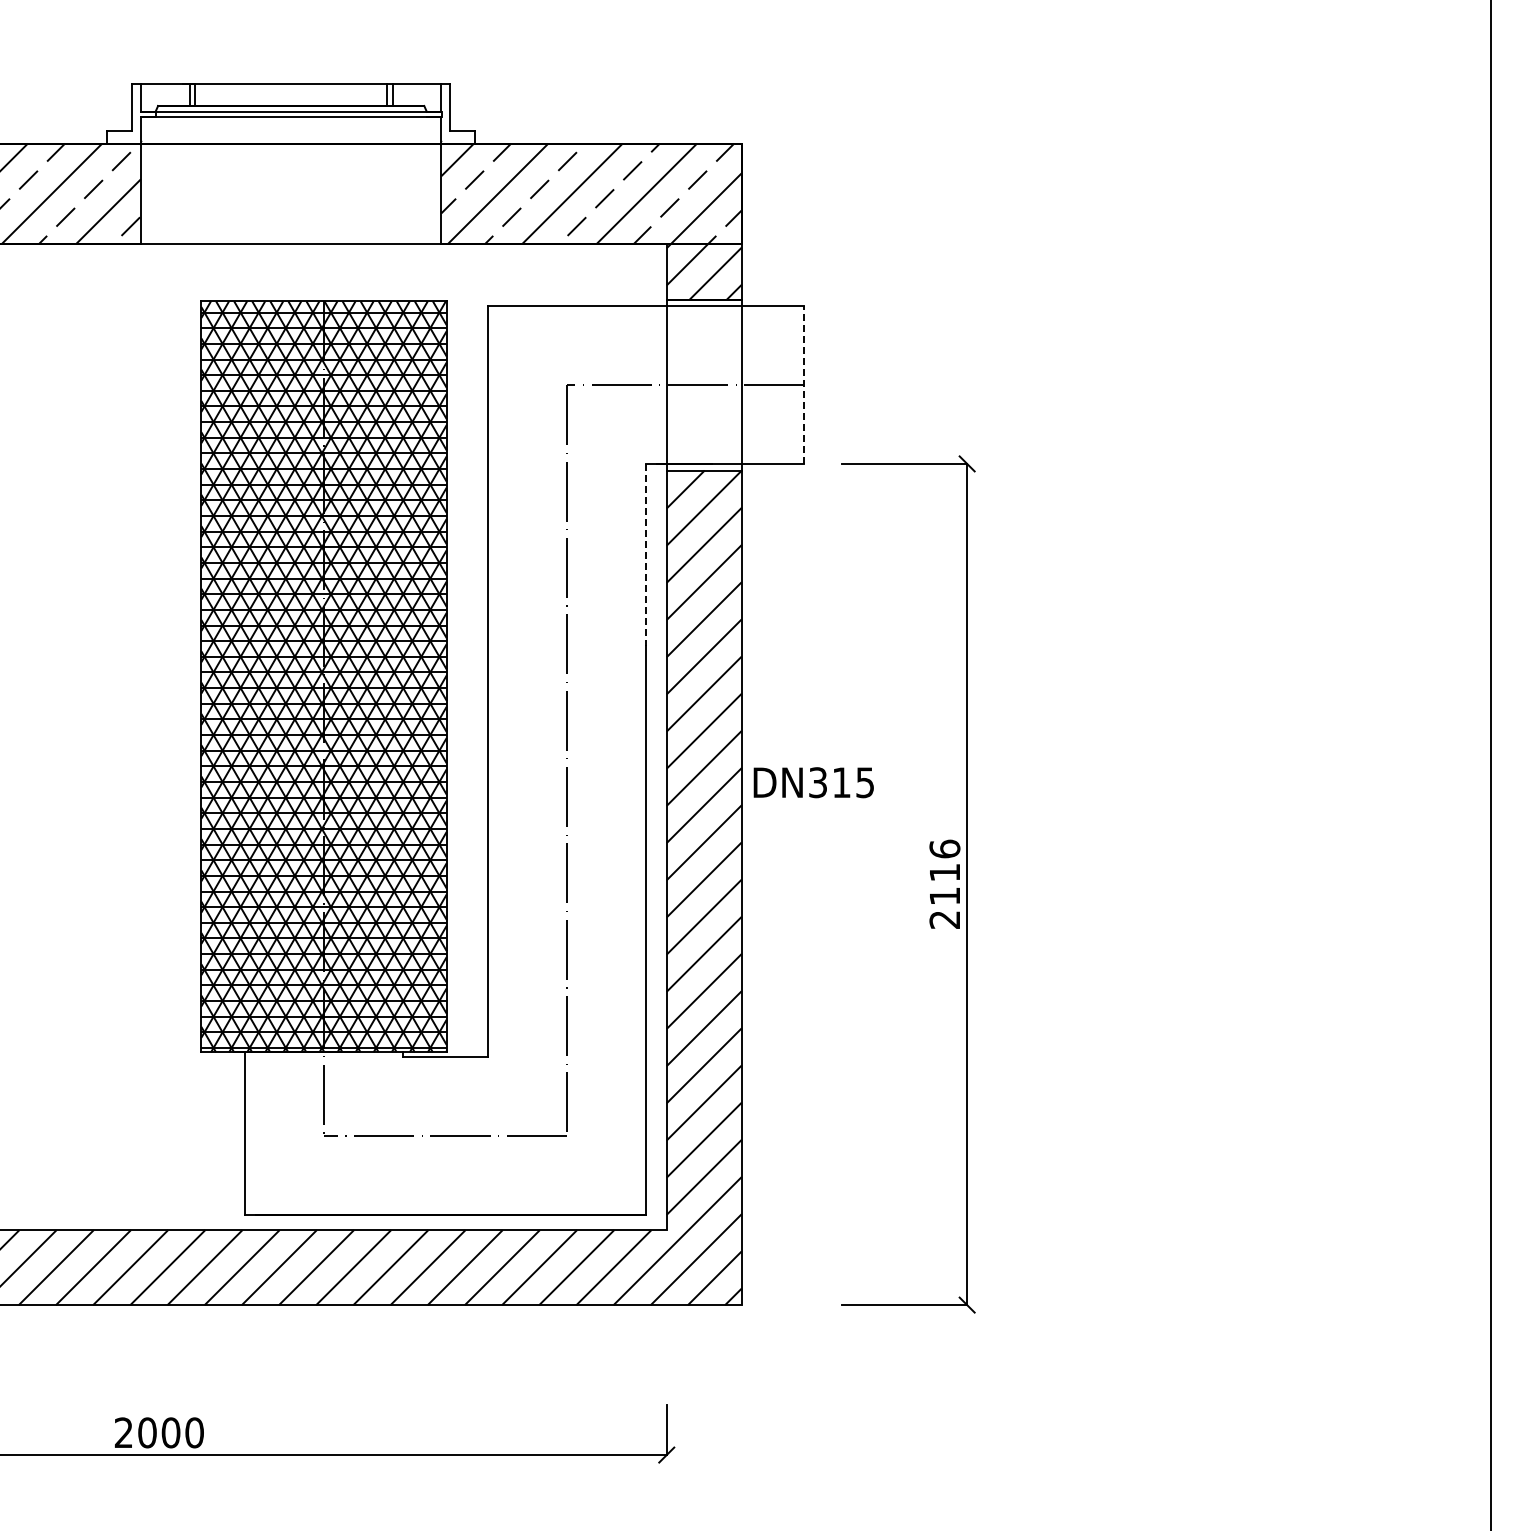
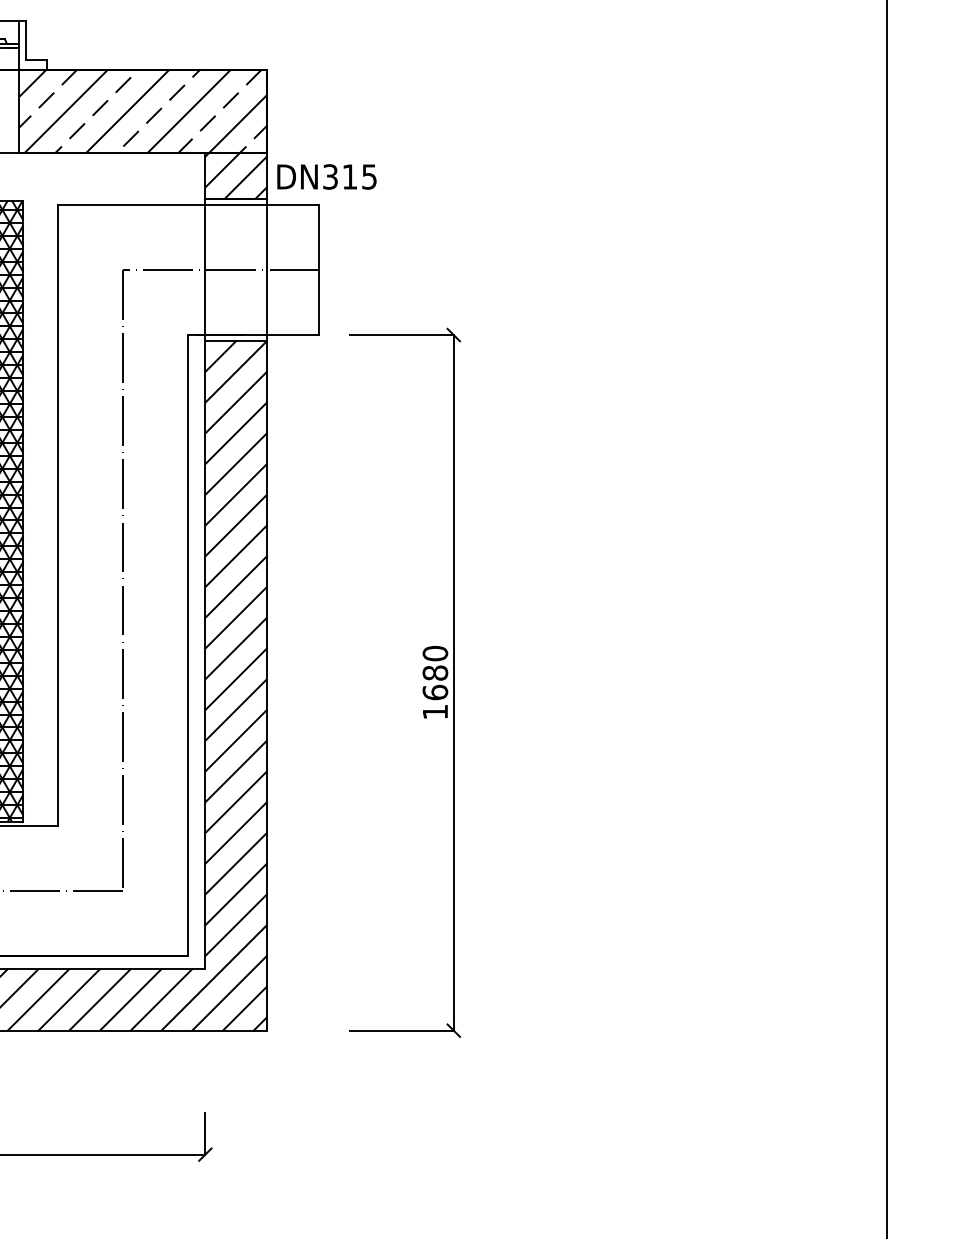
line: (804, 385) -> (319, 270), dashed -> solid
line: (645, 554) -> (187, 409), dashed -> solid
text: (813, 782) -> (326, 176), moved
text: (944, 883) -> (435, 682), 2116 -> 1680

